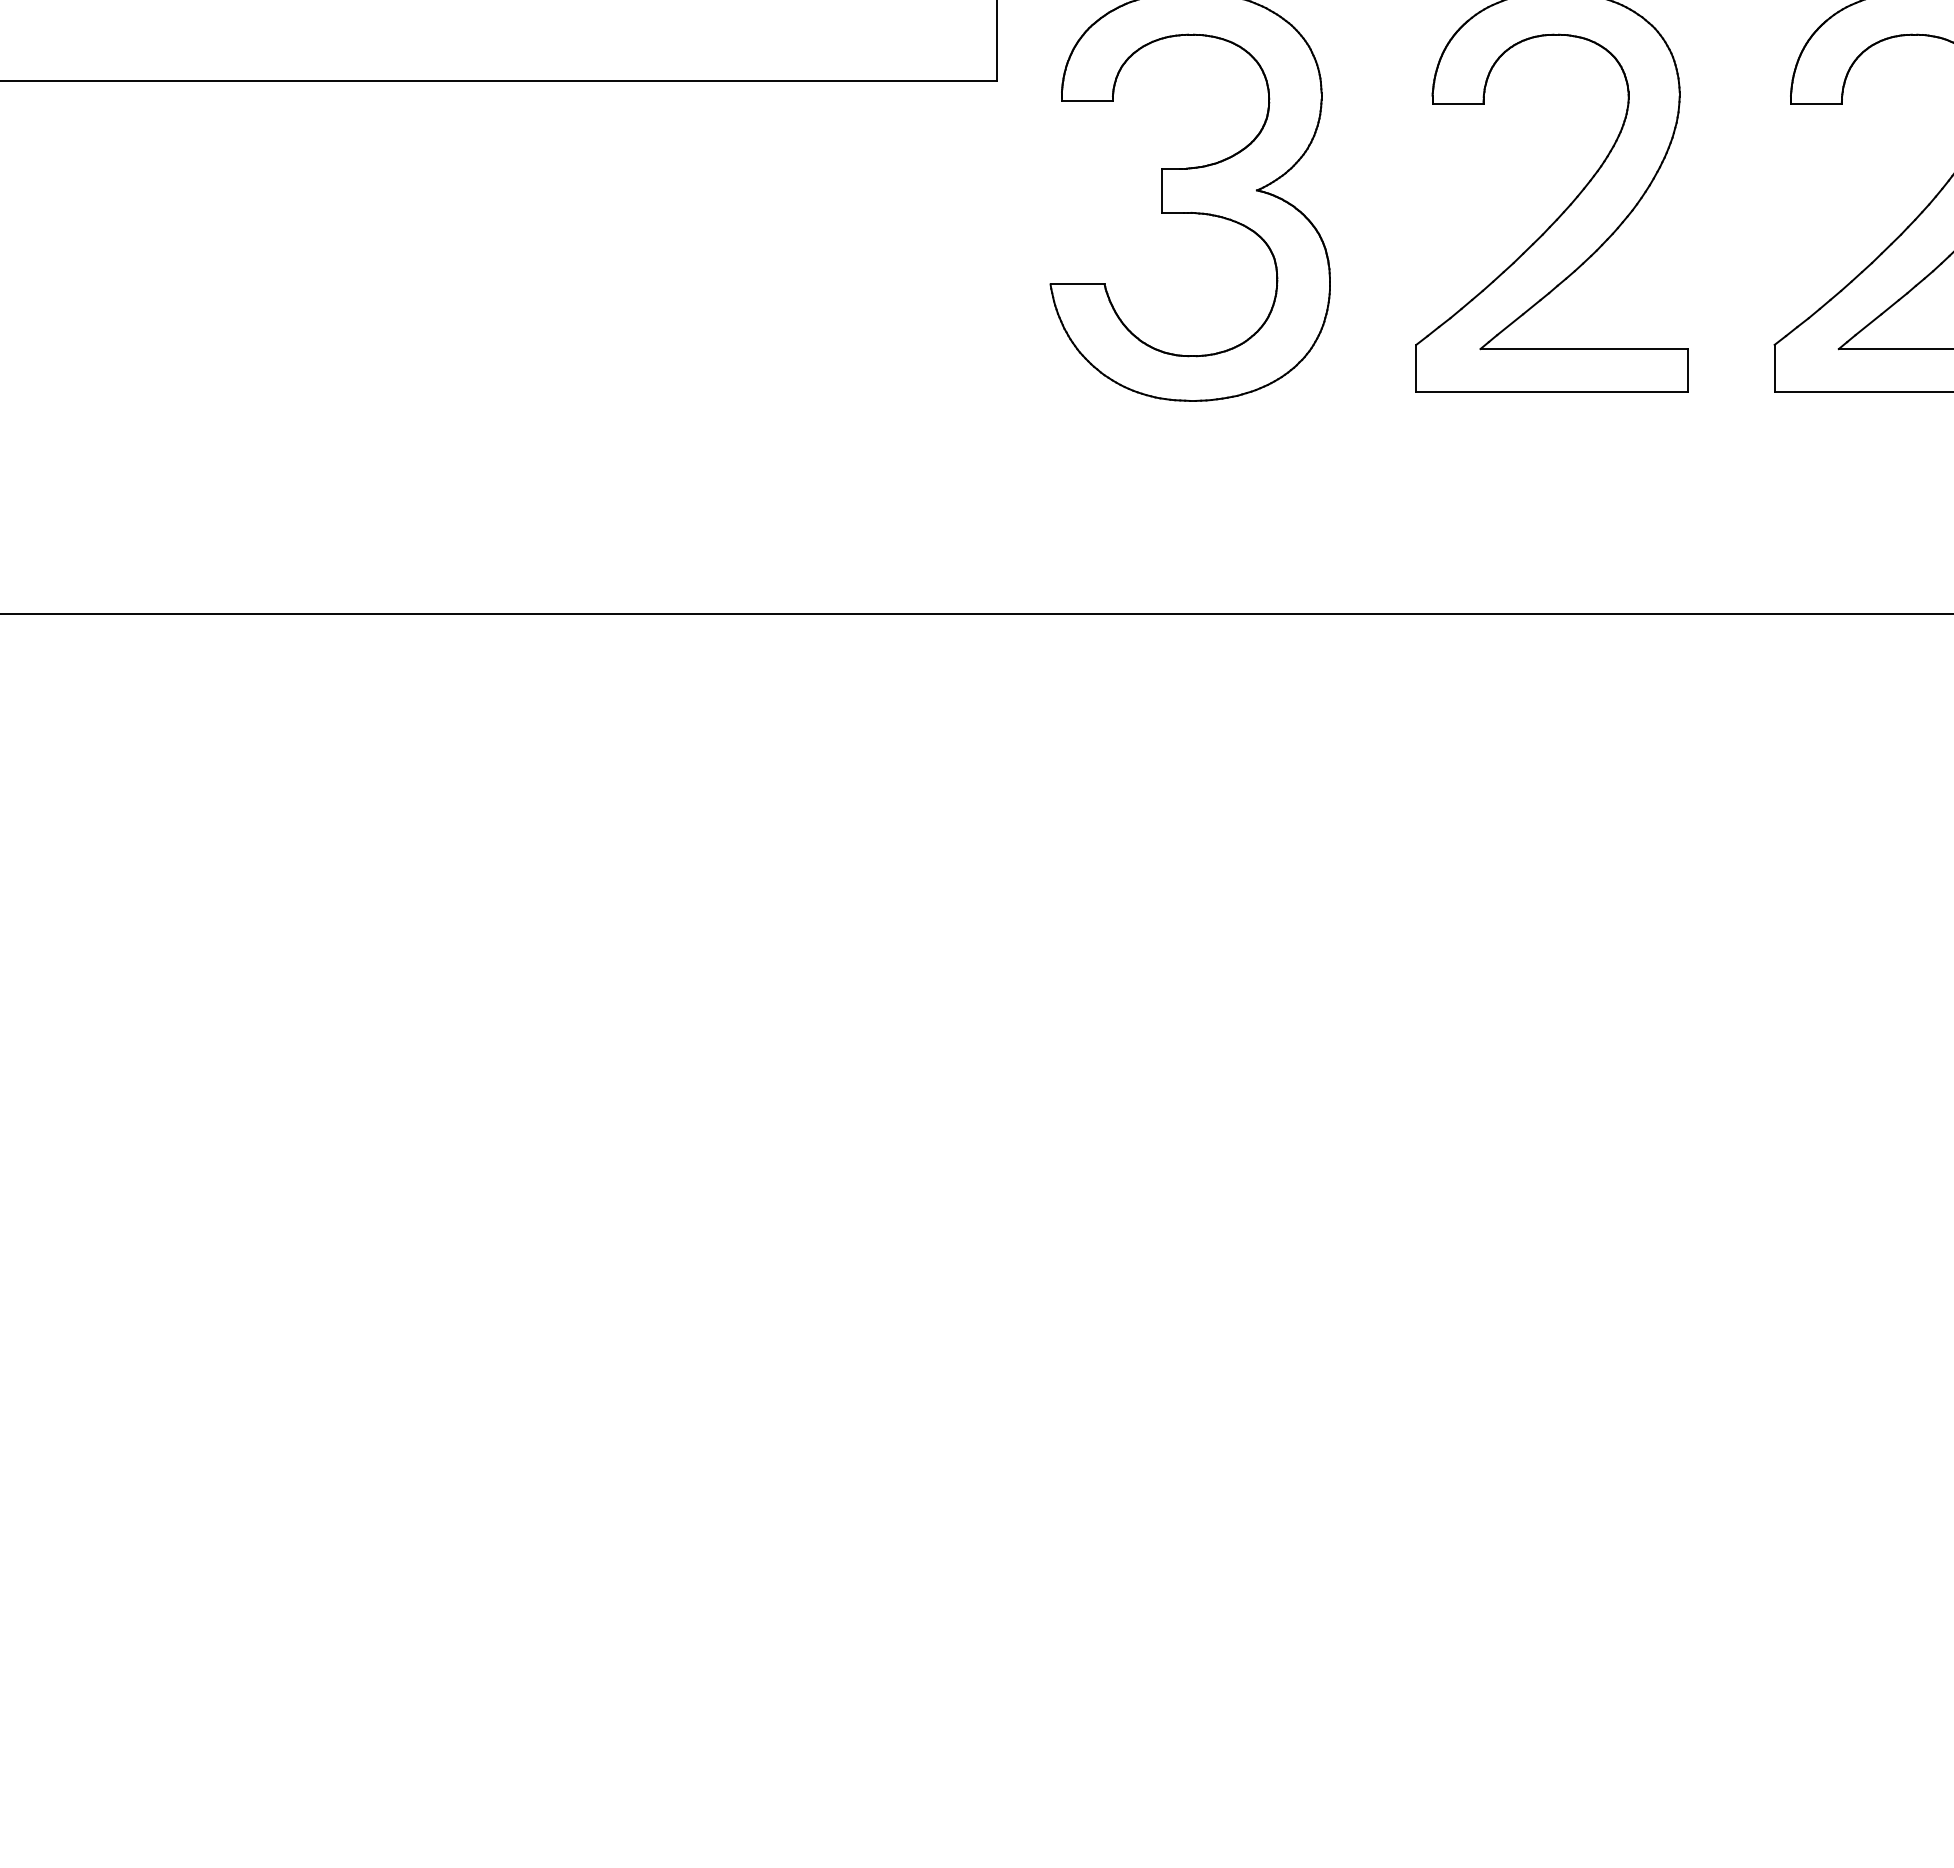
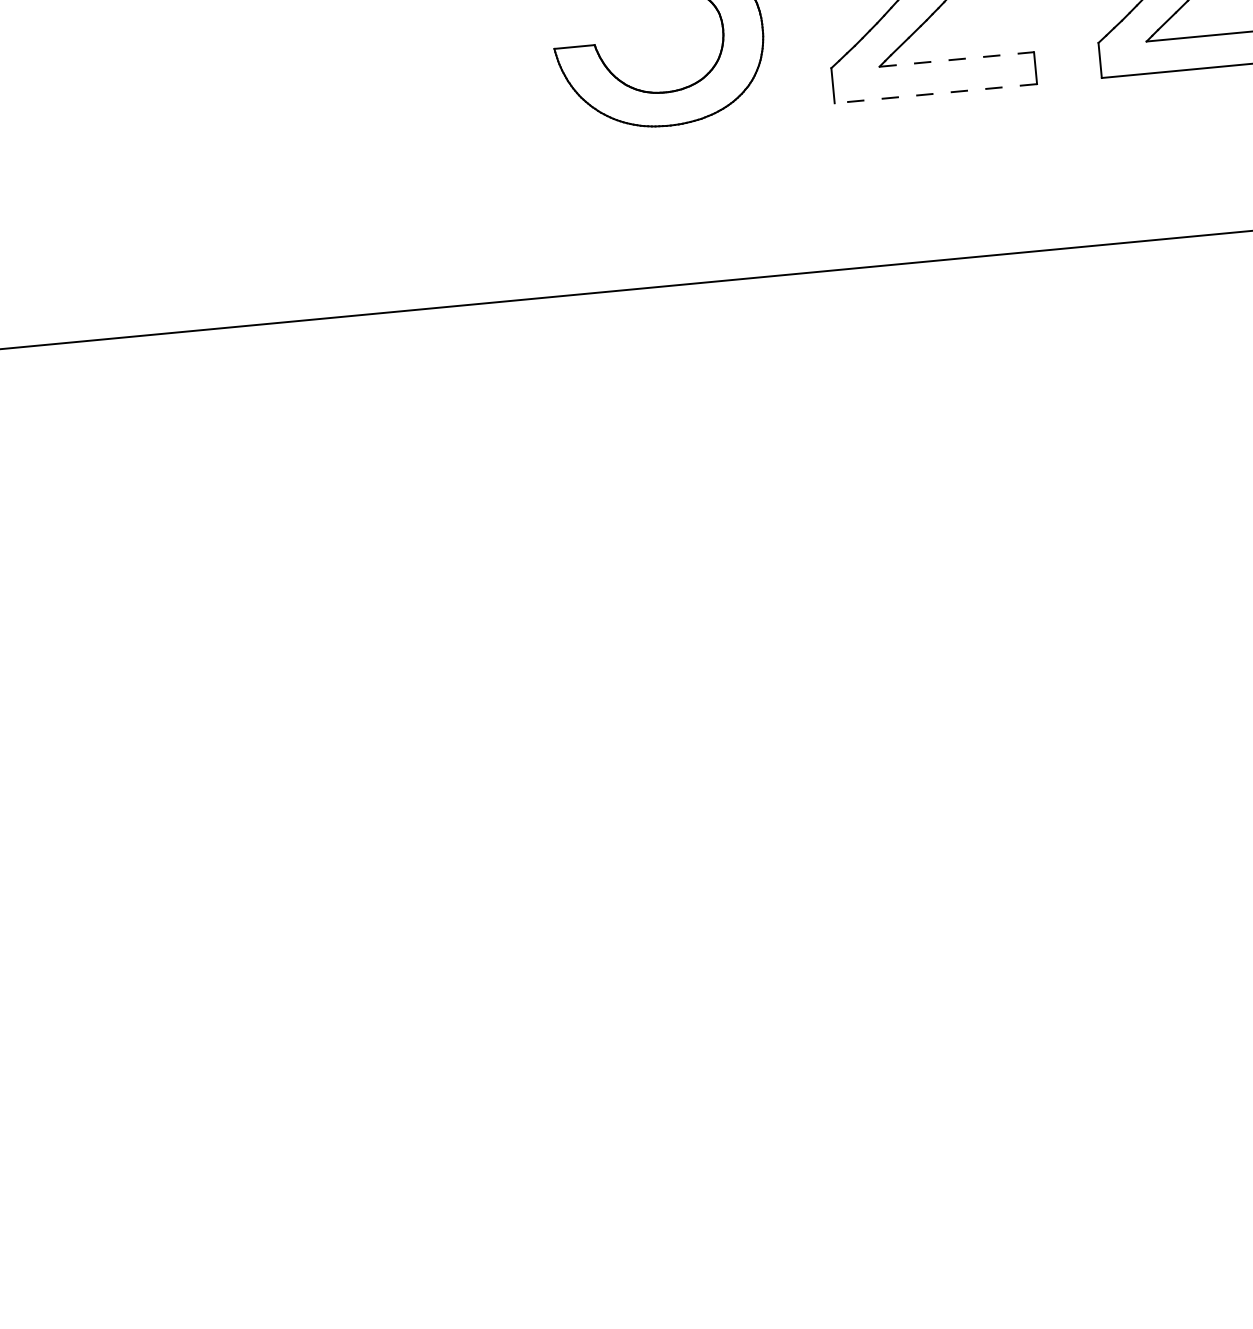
line: (1584, 349) -> (957, 59), solid -> dashed
line: (1552, 391) -> (936, 93), solid -> dashed

